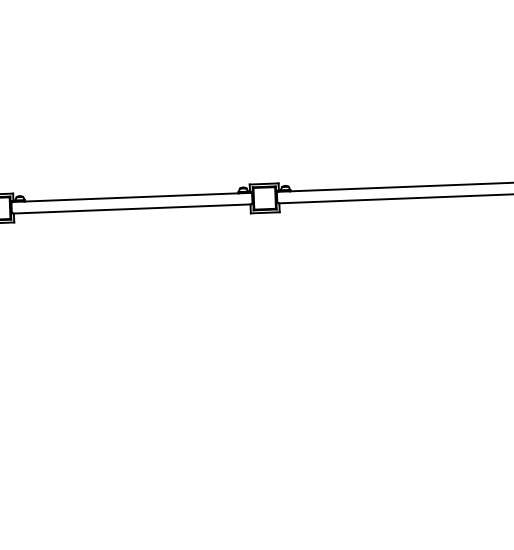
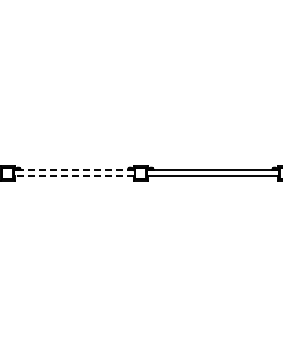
line: (132, 197) -> (74, 170), solid -> dashed
line: (132, 209) -> (74, 176), solid -> dashed

